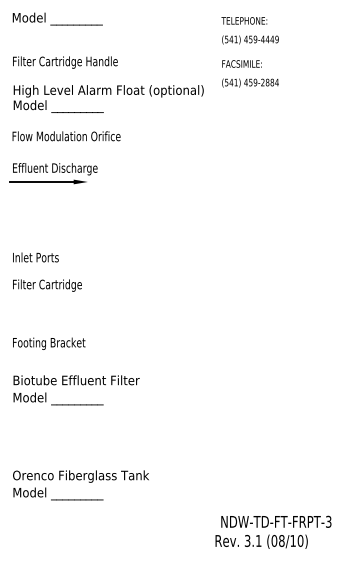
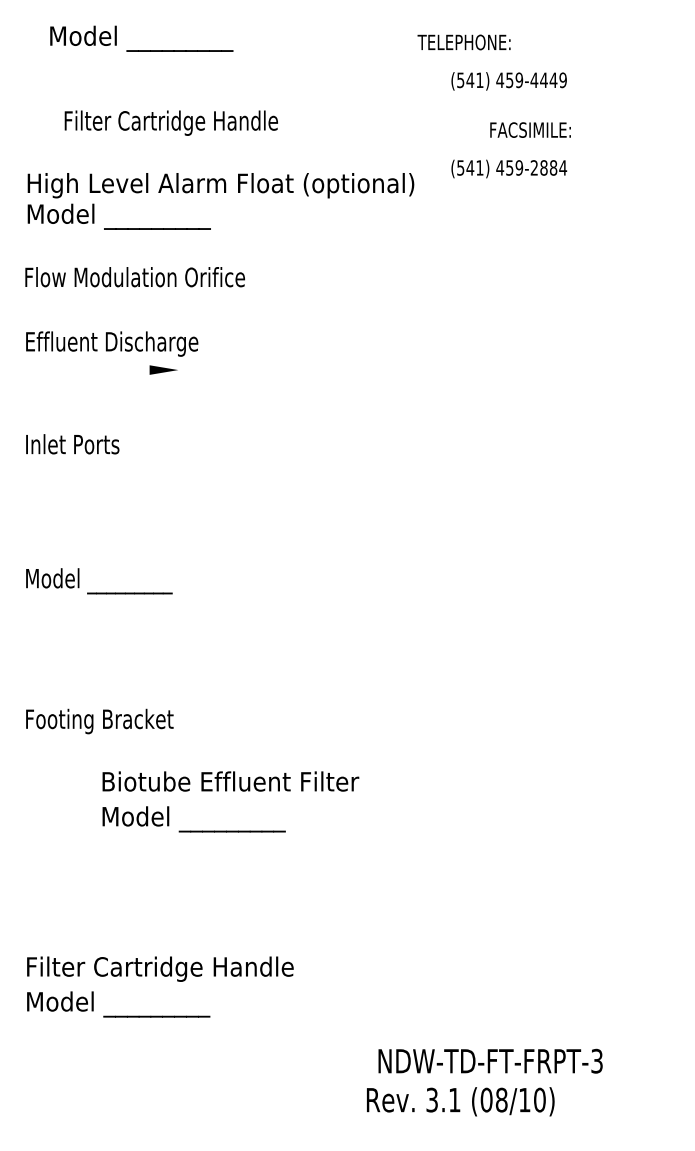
text: (57, 18) -> (141, 37), moved
text: (244, 20) -> (464, 41), moved
text: (65, 62) -> (171, 123), moved
text: (241, 63) -> (529, 129), moved
line: (41, 181) -> (84, 369), removed
text: (35, 257) -> (71, 444), moved
text: (48, 285) -> (98, 580), Filter Cartridge -> Model _________
text: (49, 343) -> (100, 720), moved
text: (76, 390) -> (230, 802), moved
text: (80, 476) -> (163, 969), Orenco Fiberglass Tank -> Filter Cartridge Handle
text: (273, 531) -> (484, 1080), moved

